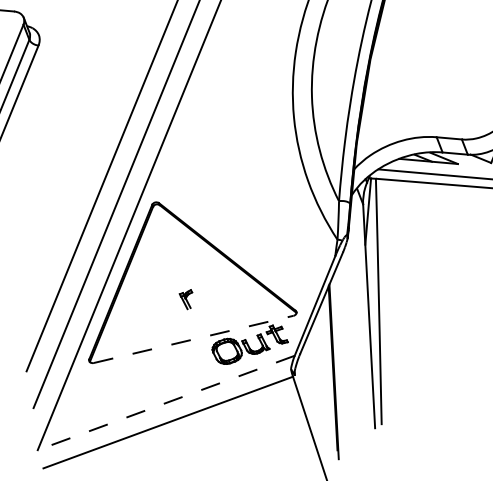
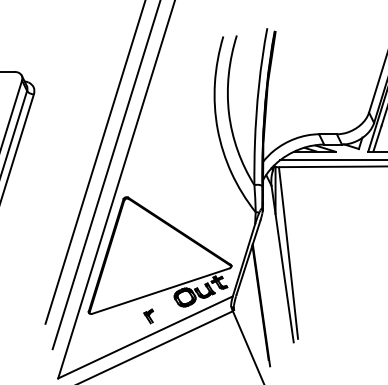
part: (185, 299) -> (148, 316), moved
line: (194, 338) -> (161, 290), dashed -> solid
line: (166, 403) -> (145, 337), dashed -> solid

